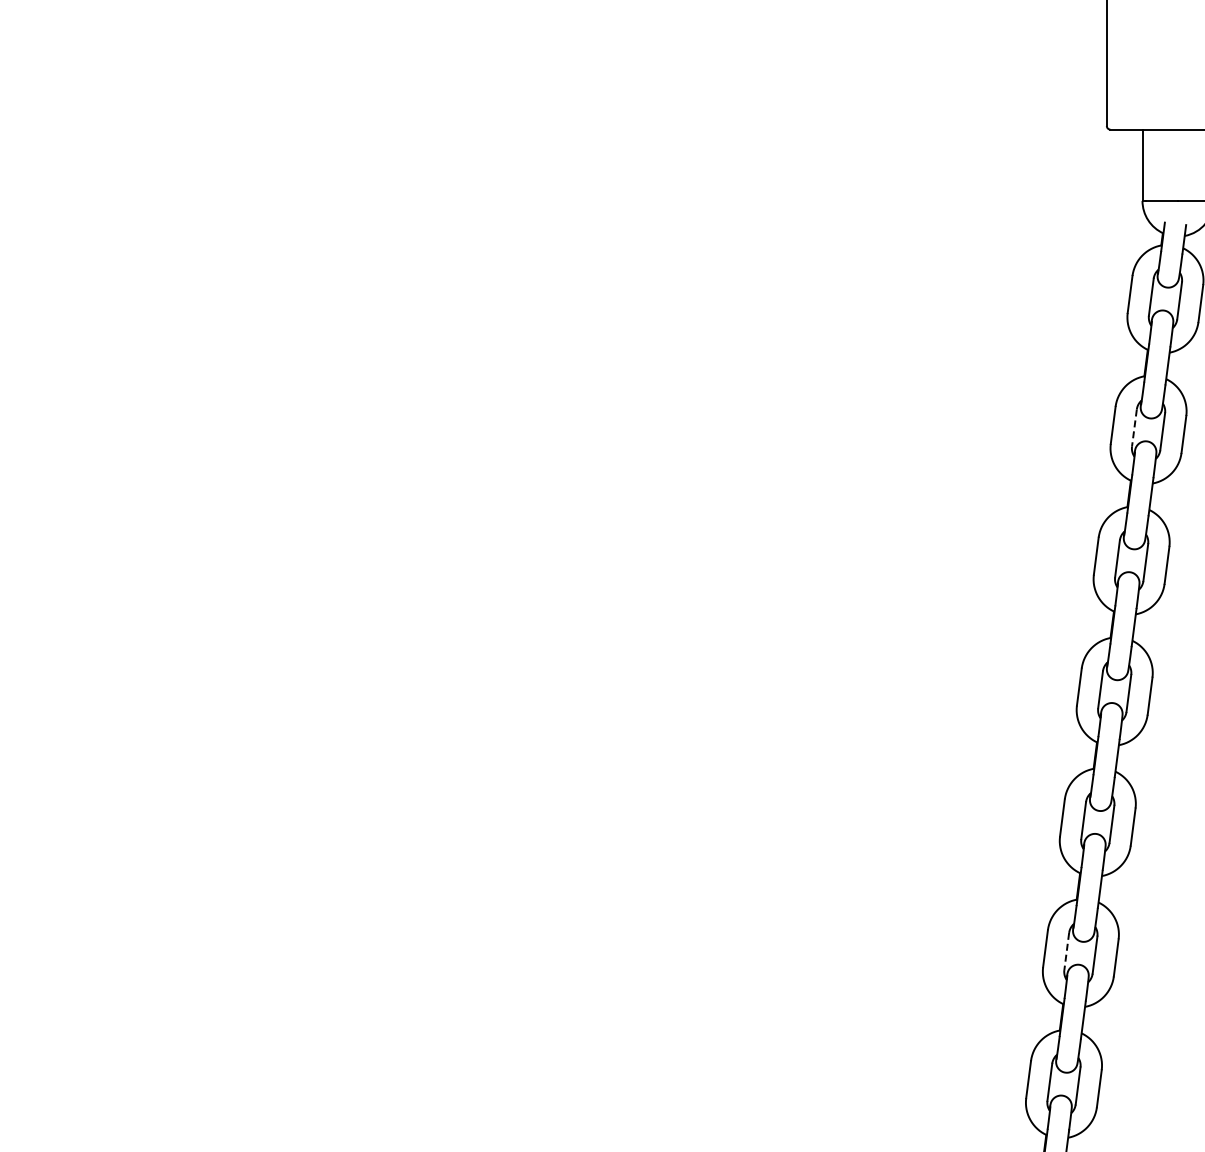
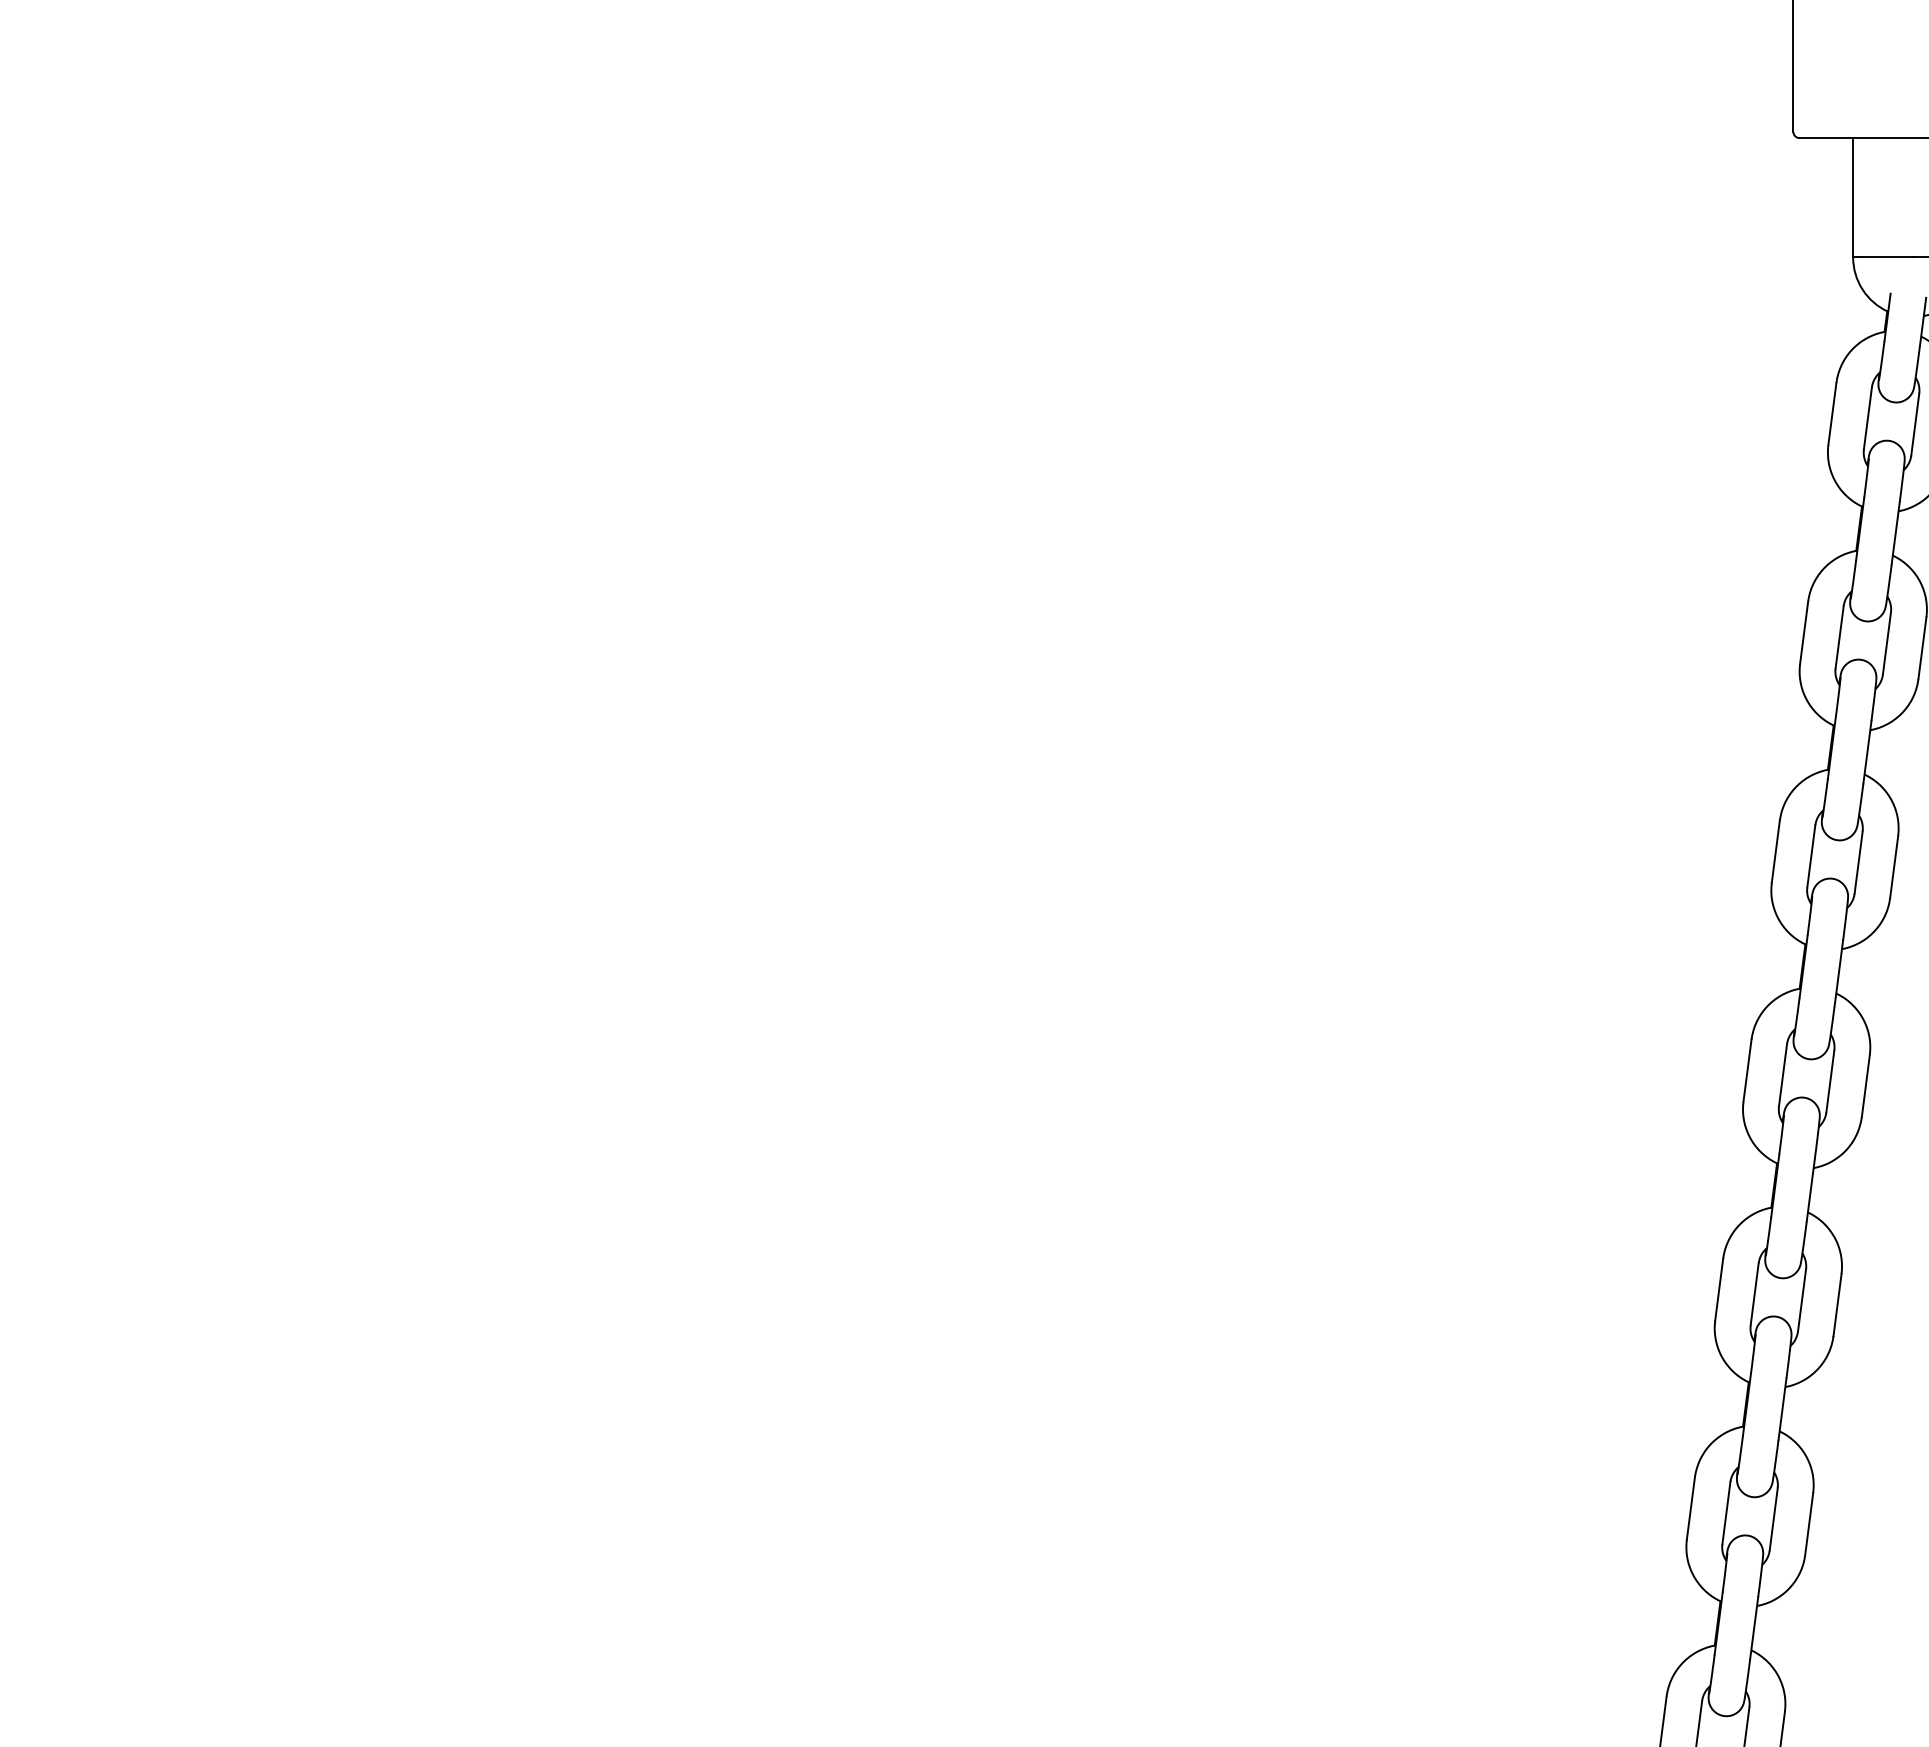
line: (1134, 428) -> (1839, 638), dashed -> solid
line: (1066, 951) -> (1725, 1513), dashed -> solid

